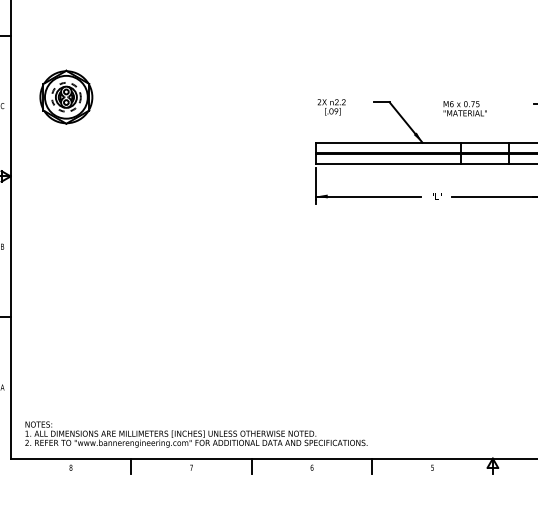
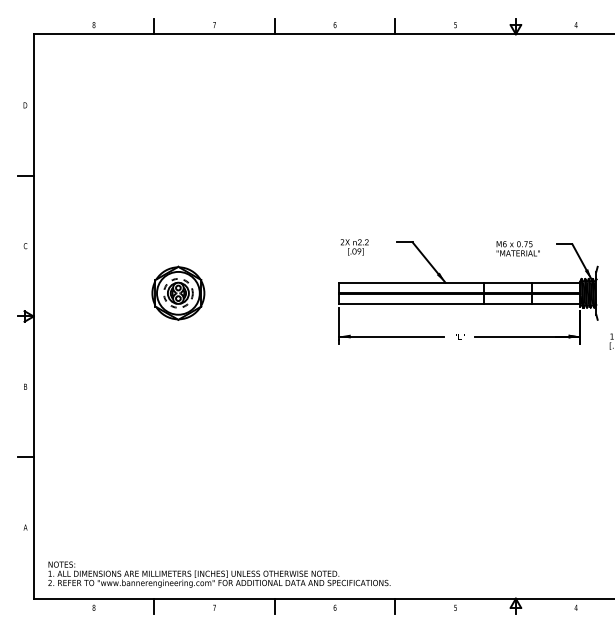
part: (66, 96) -> (178, 292), moved
text: (464, 108) -> (517, 248), moved

